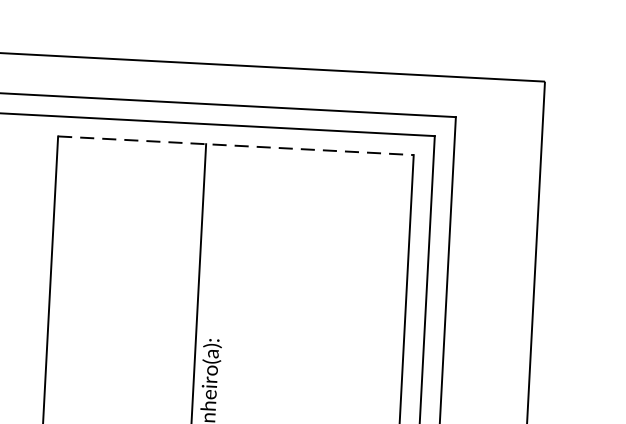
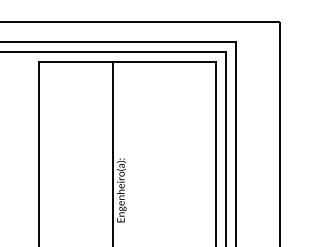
line: (235, 145) -> (127, 61), dashed -> solid

